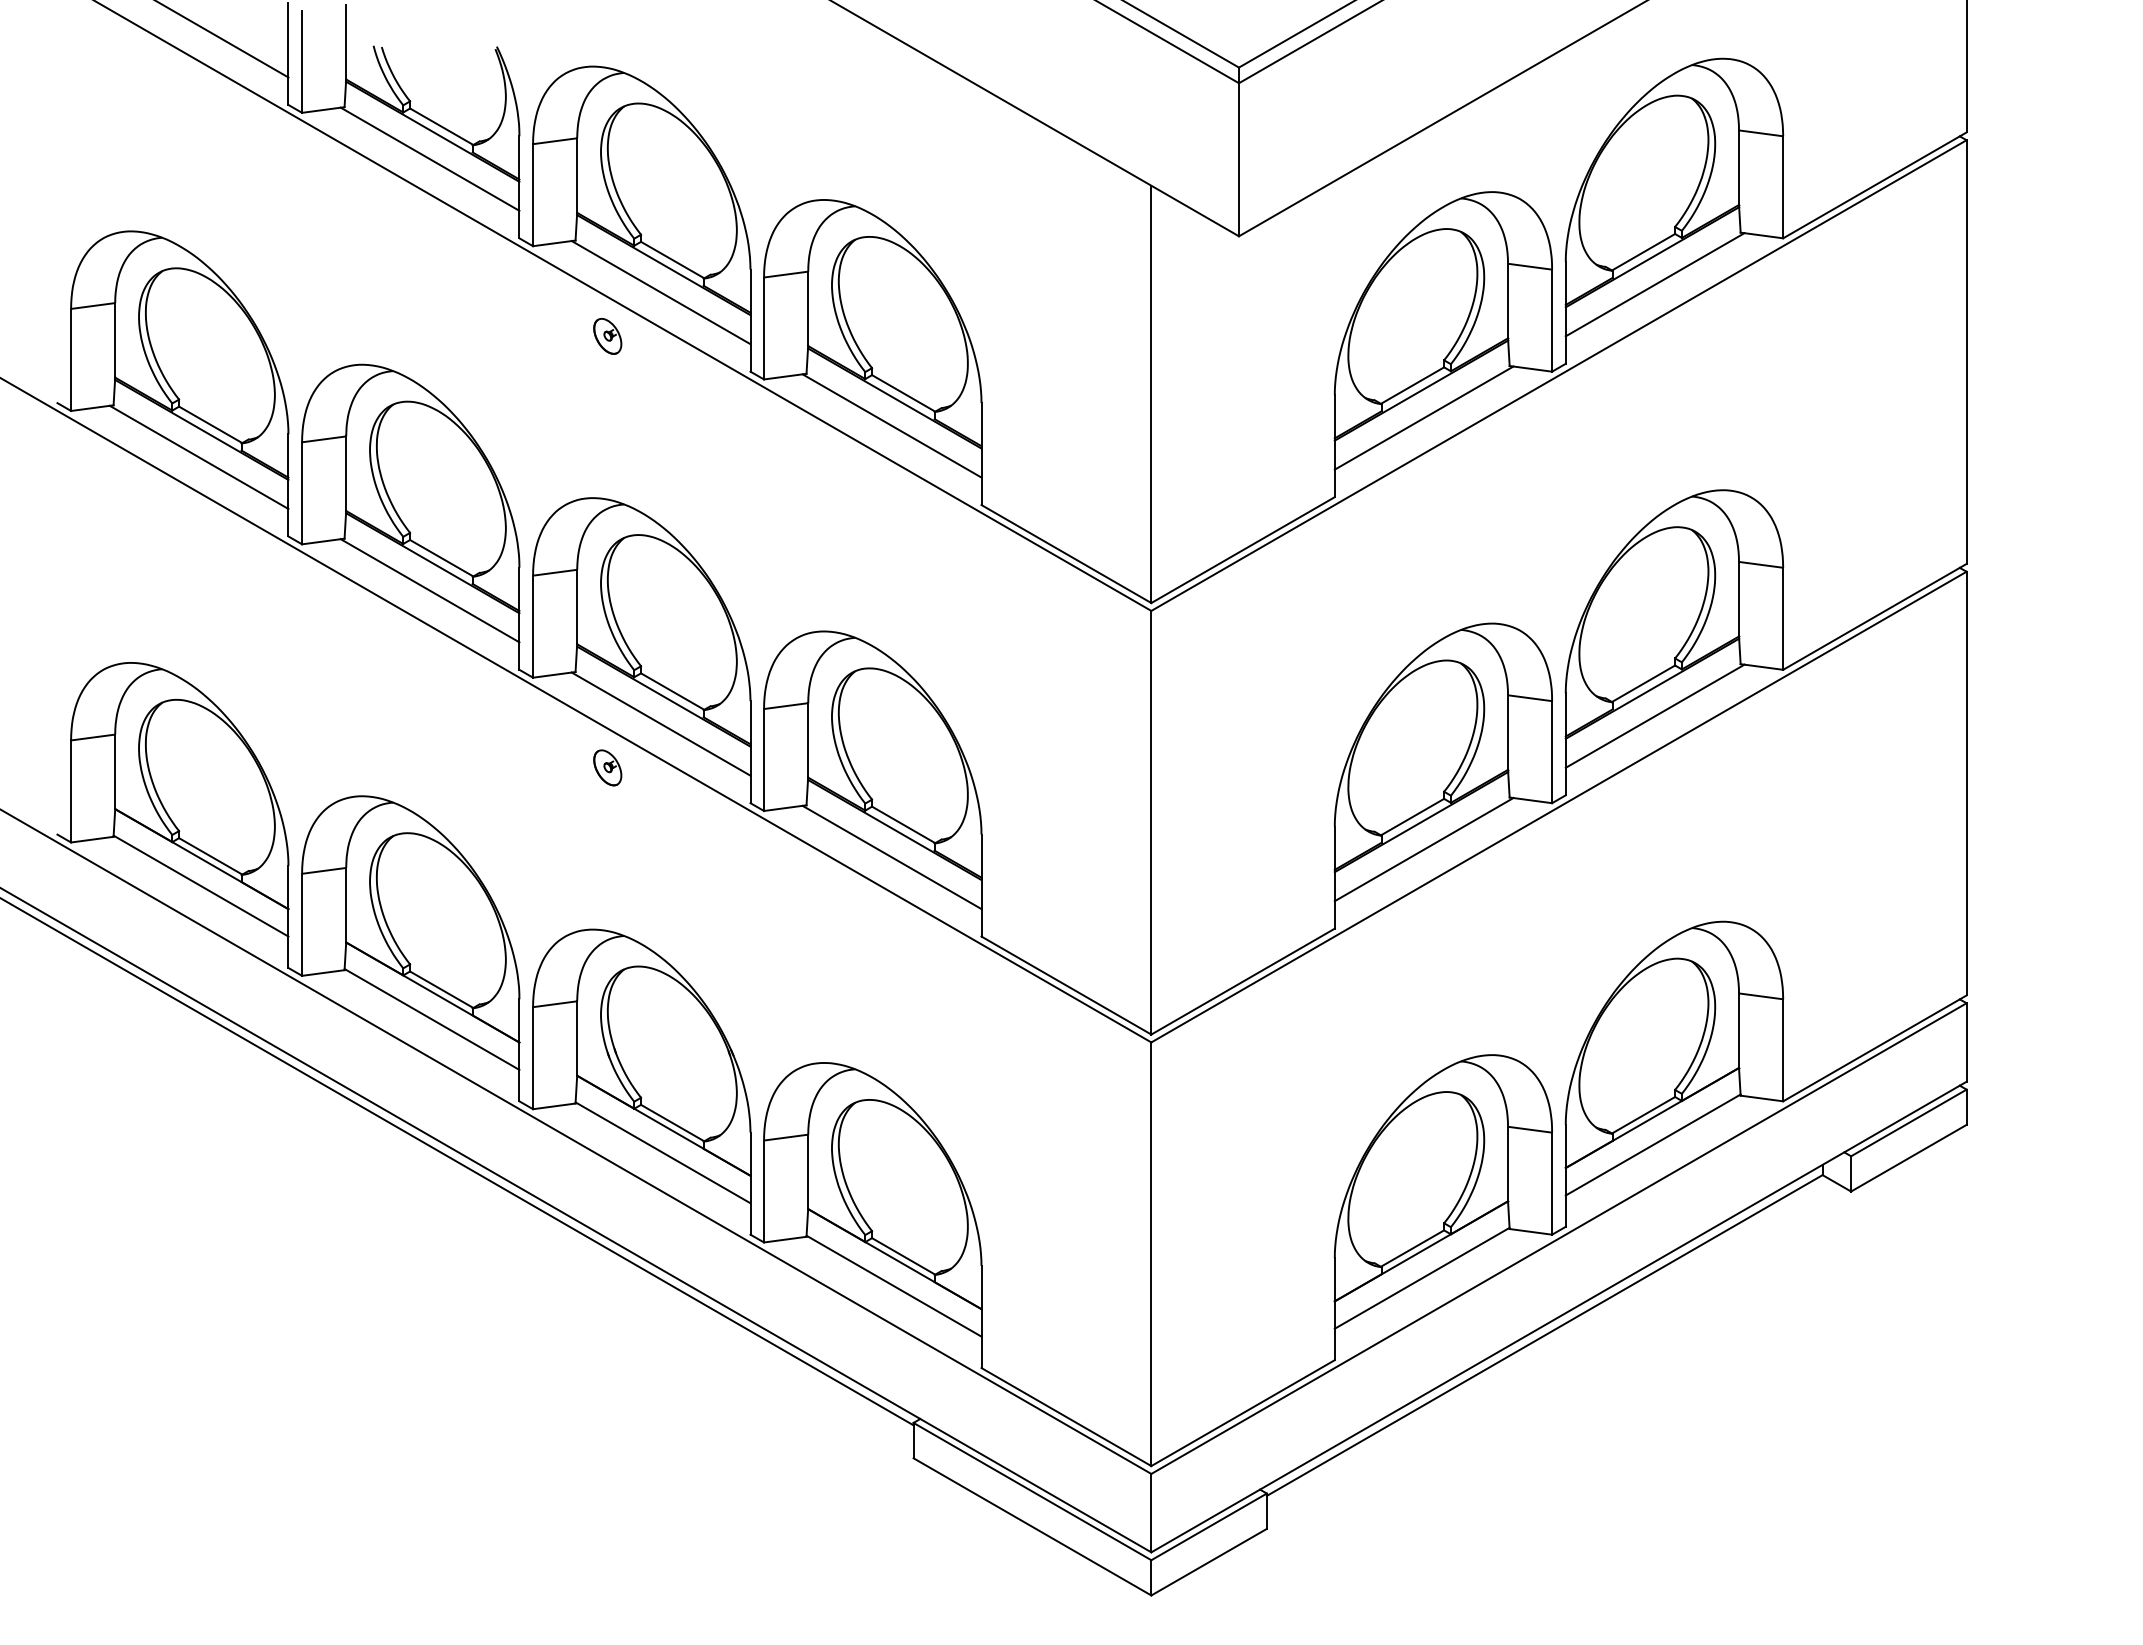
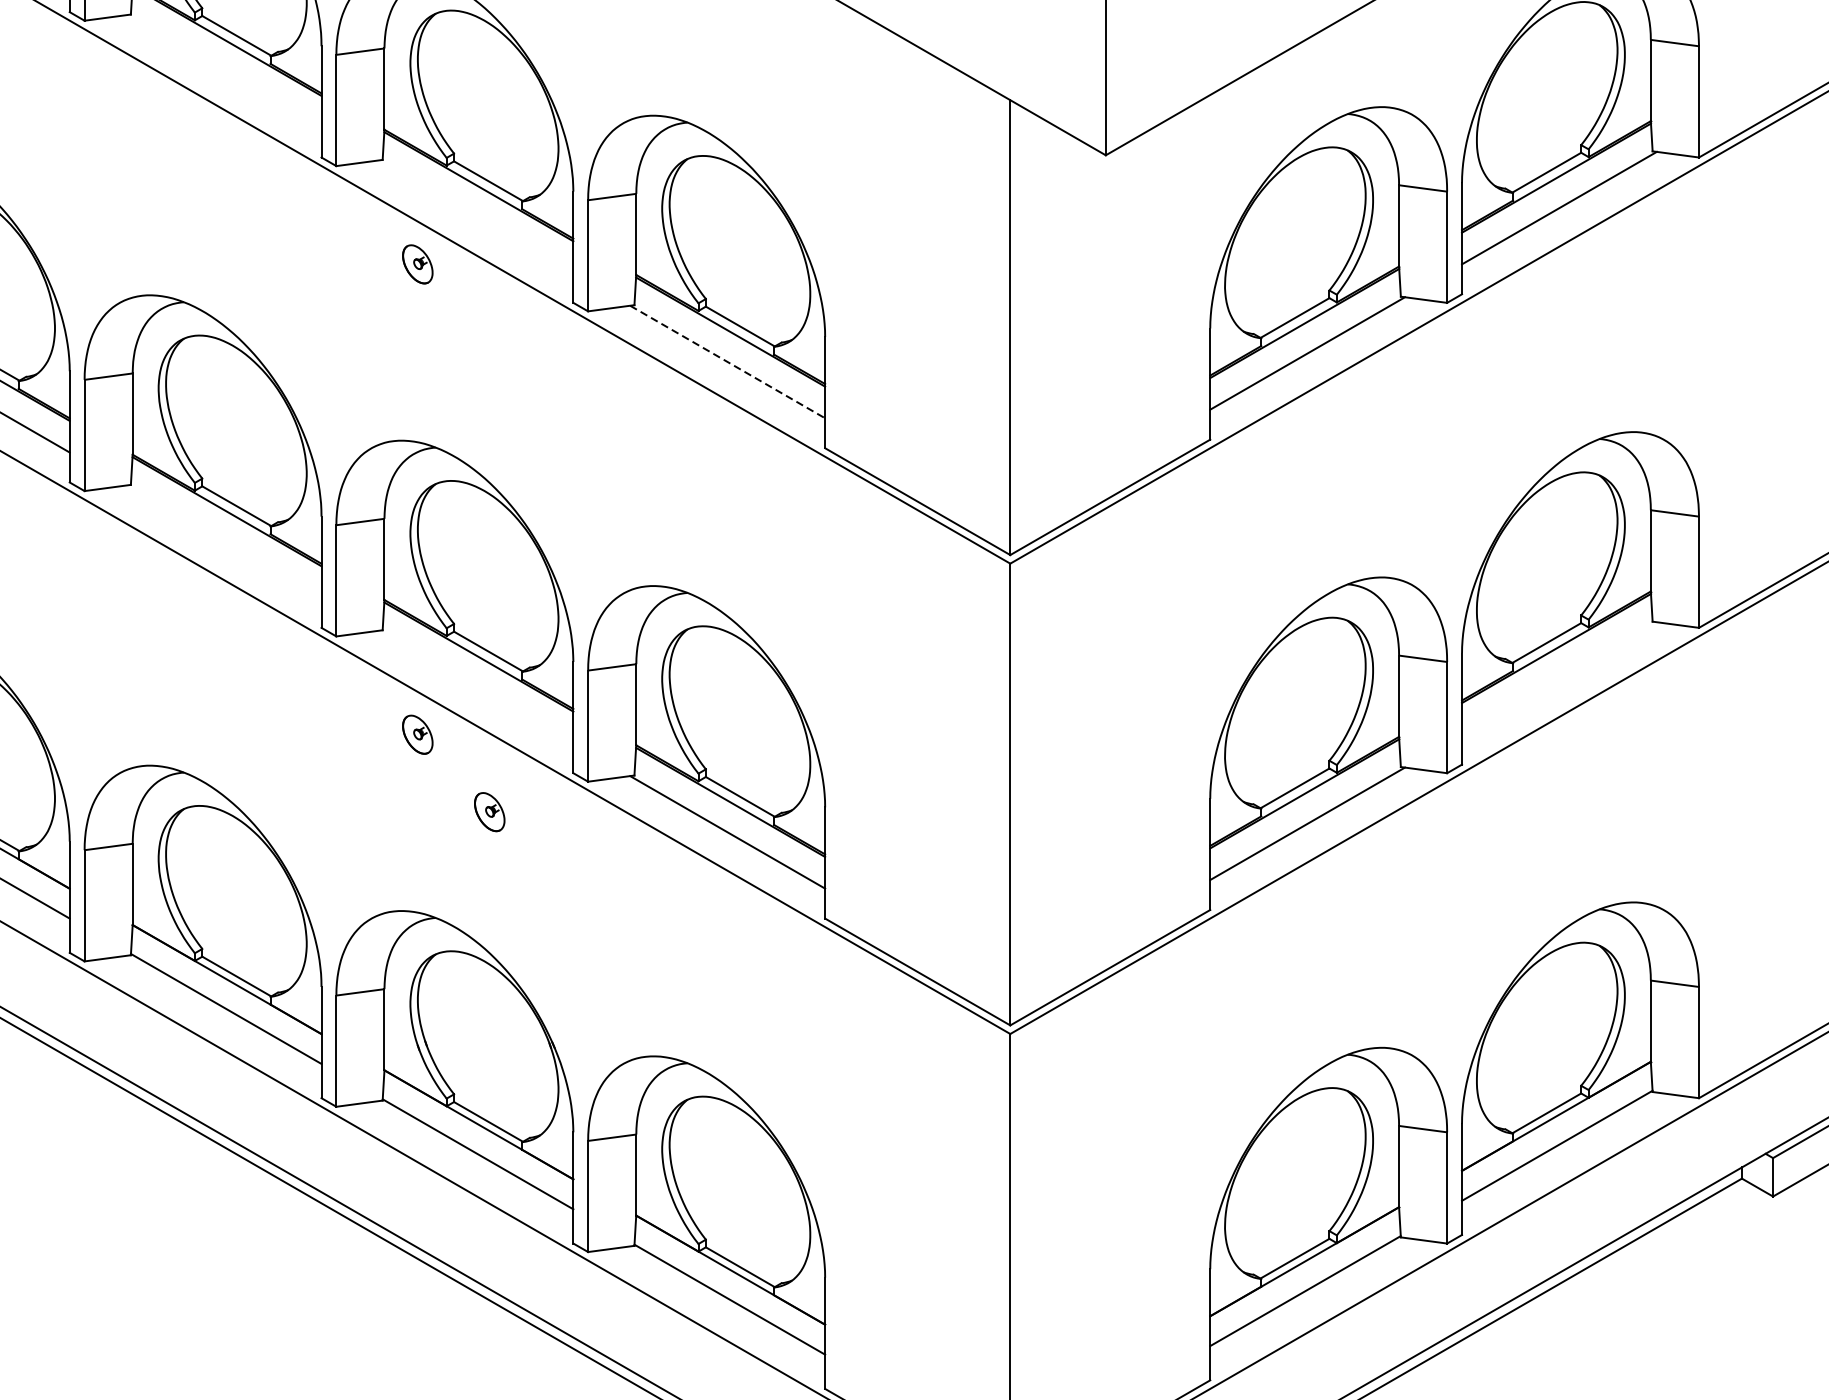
line: (429, 158) -> (223, 70), removed
line: (660, 292) -> (475, 216), removed
line: (892, 426) -> (728, 362), solid -> dashed
line: (429, 590) -> (223, 541), removed
line: (1654, 715) -> (1558, 677), removed
line: (660, 723) -> (475, 686), removed
part: (673, 838) -> (489, 811), added

